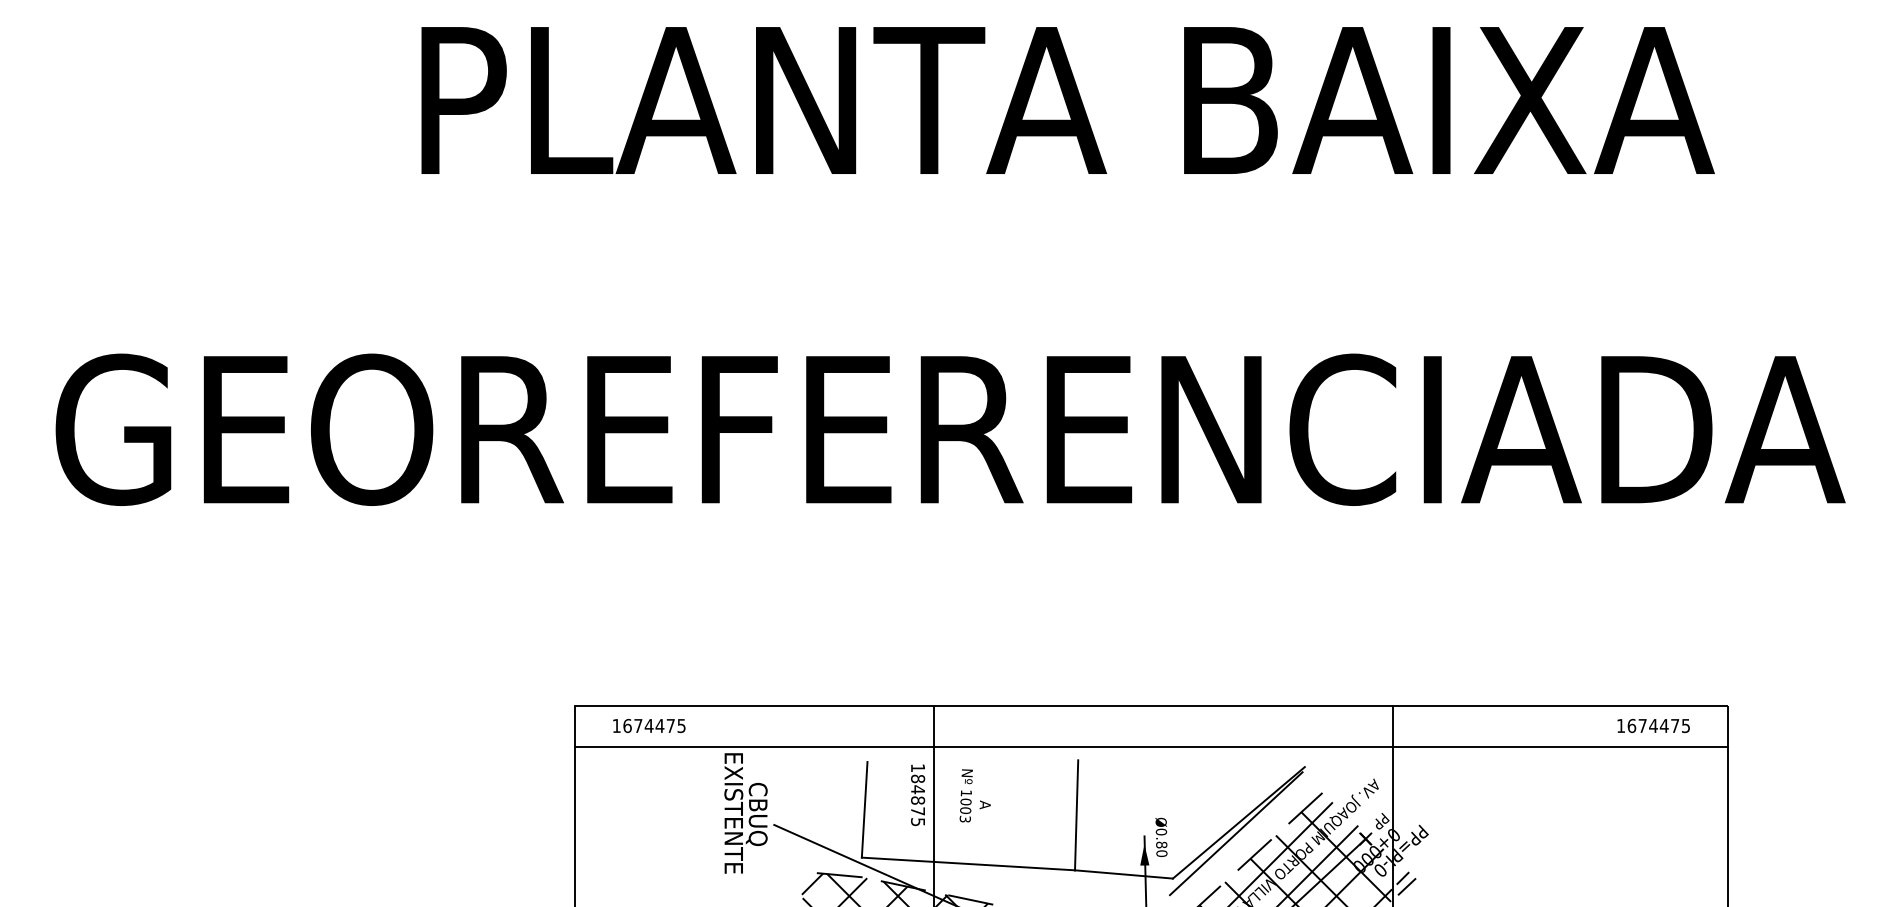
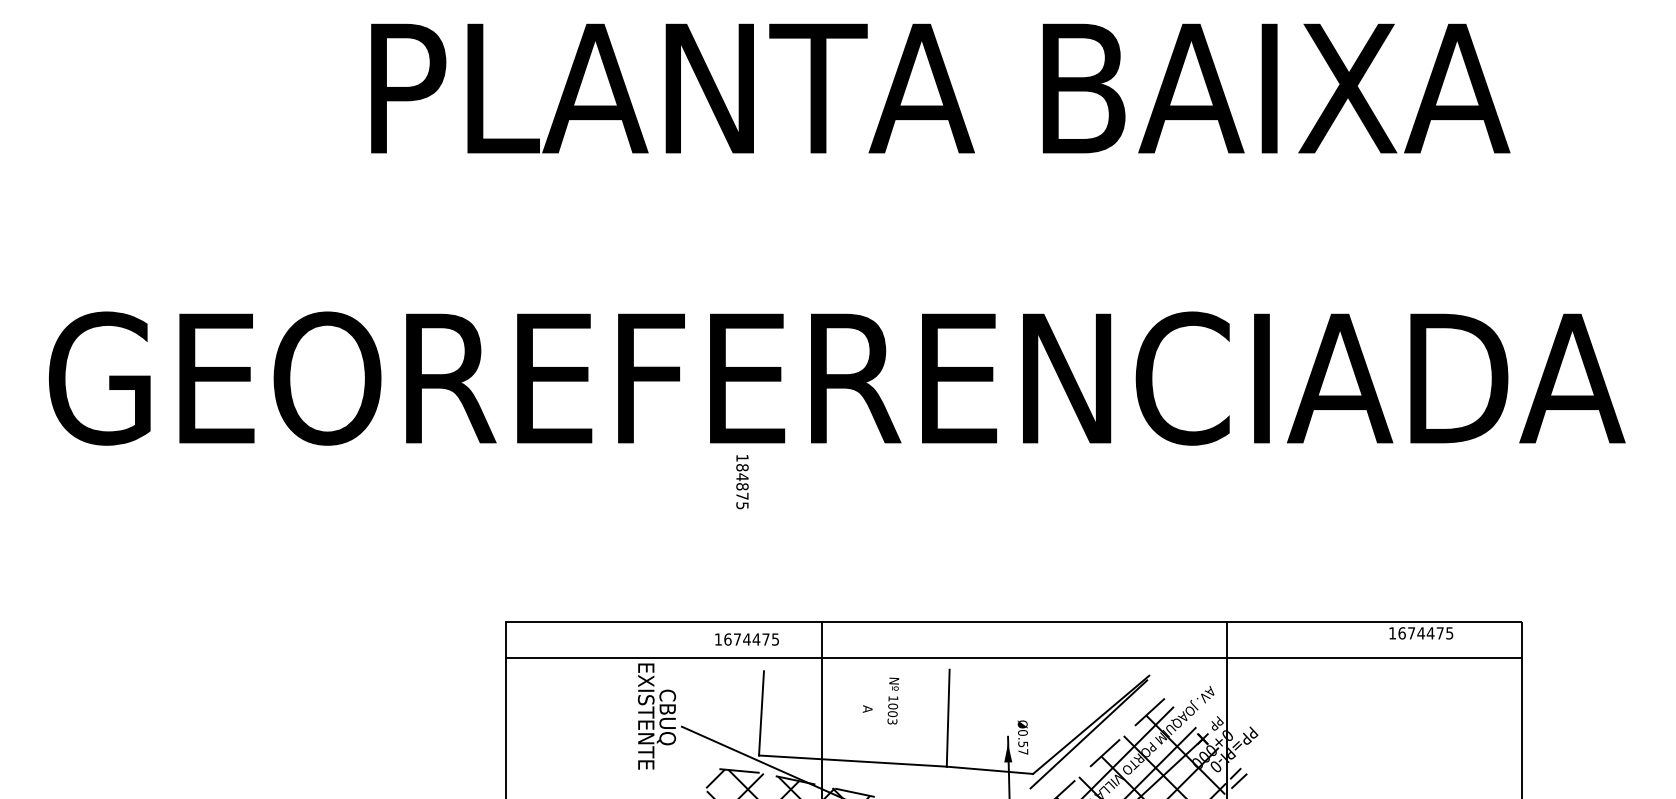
text: (649, 725) -> (747, 639), moved
text: (1653, 726) -> (1421, 633), moved
text: (918, 795) -> (742, 482), moved
text: (965, 795) -> (892, 700), moved
text: (1161, 849) -> (1022, 748), Ø0.80 -> Ø0.57

